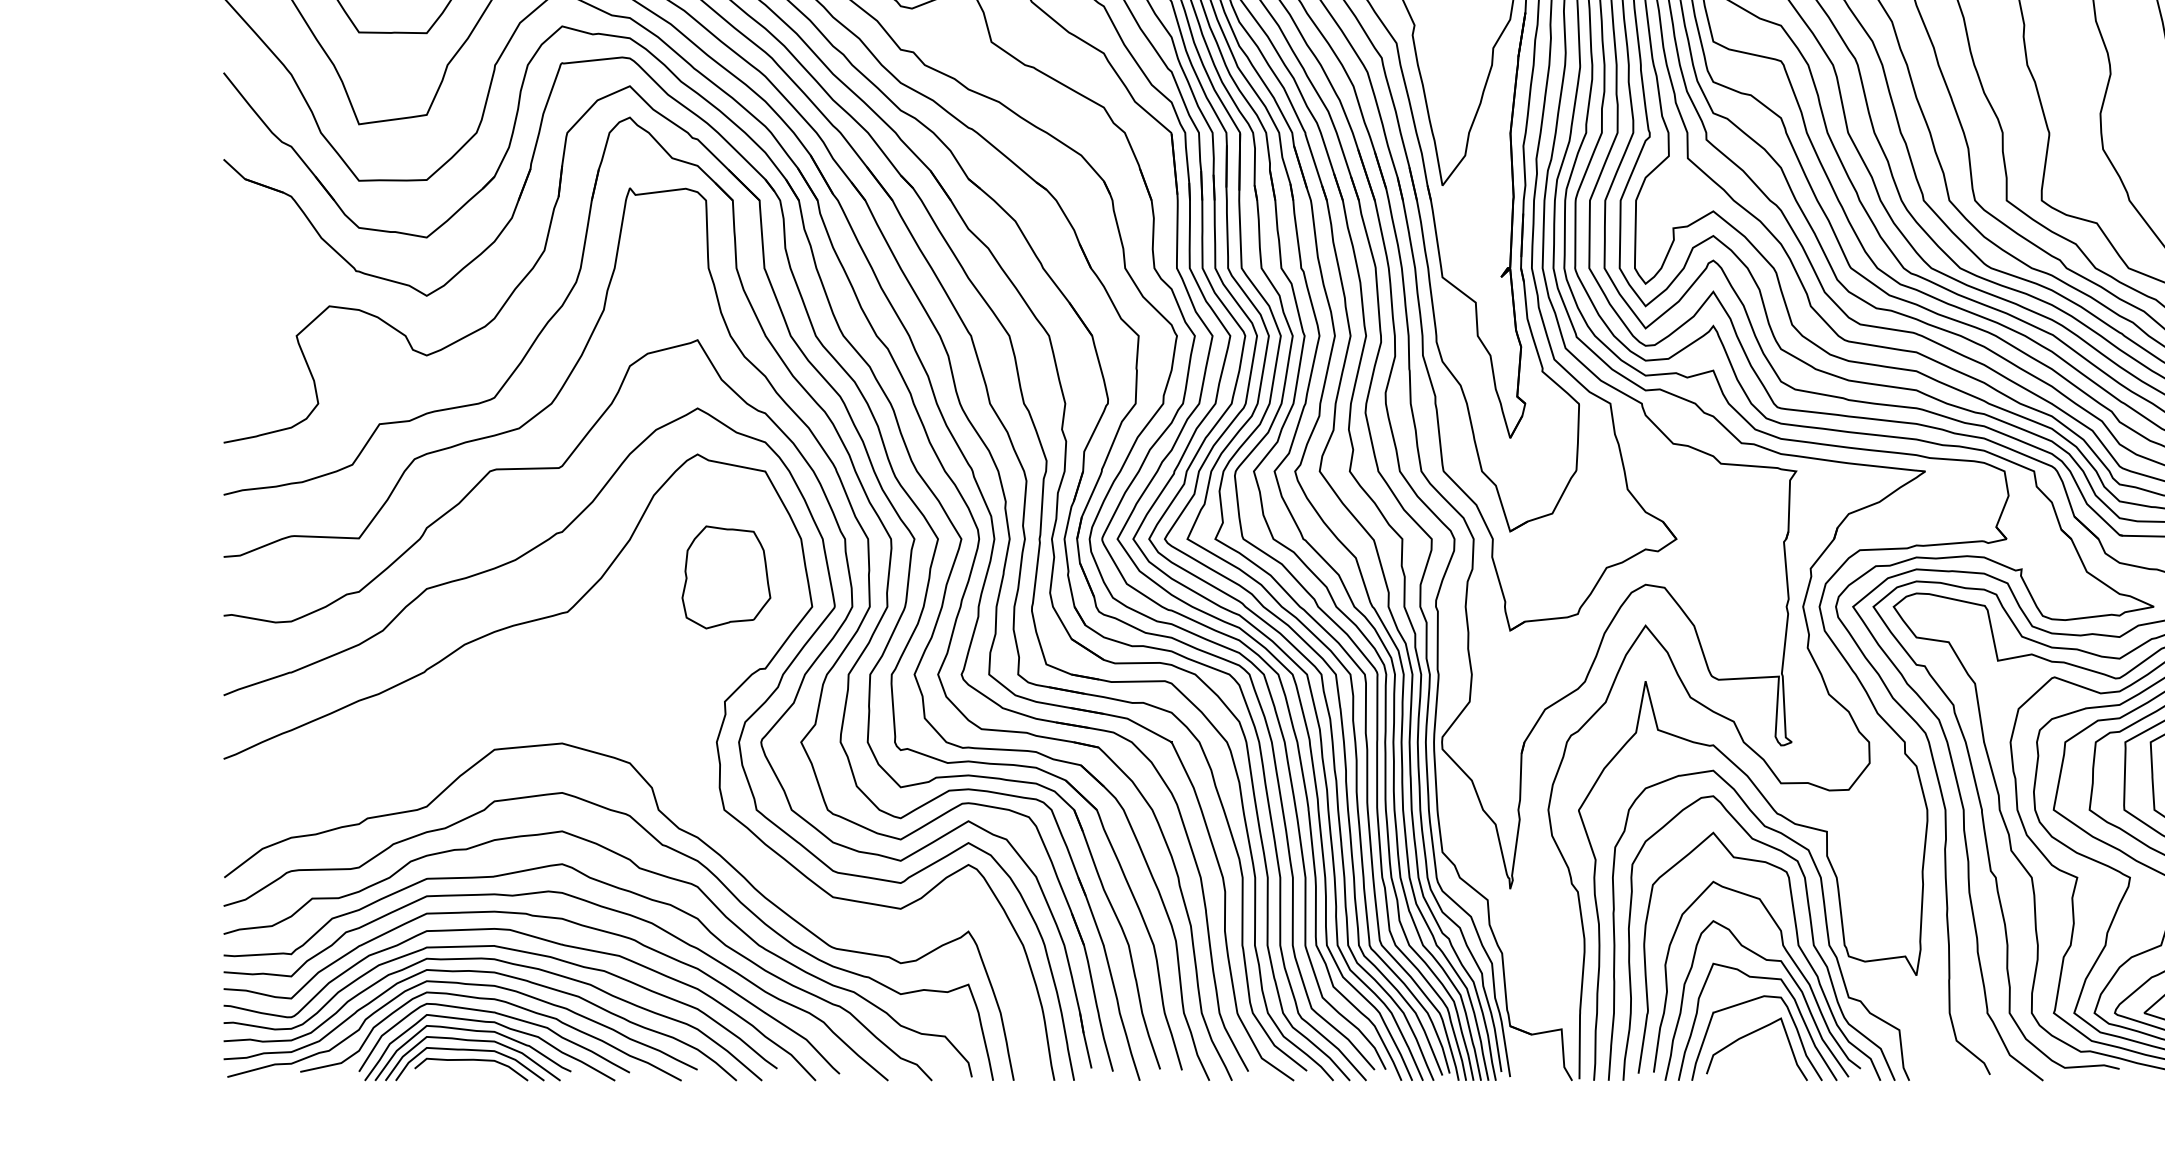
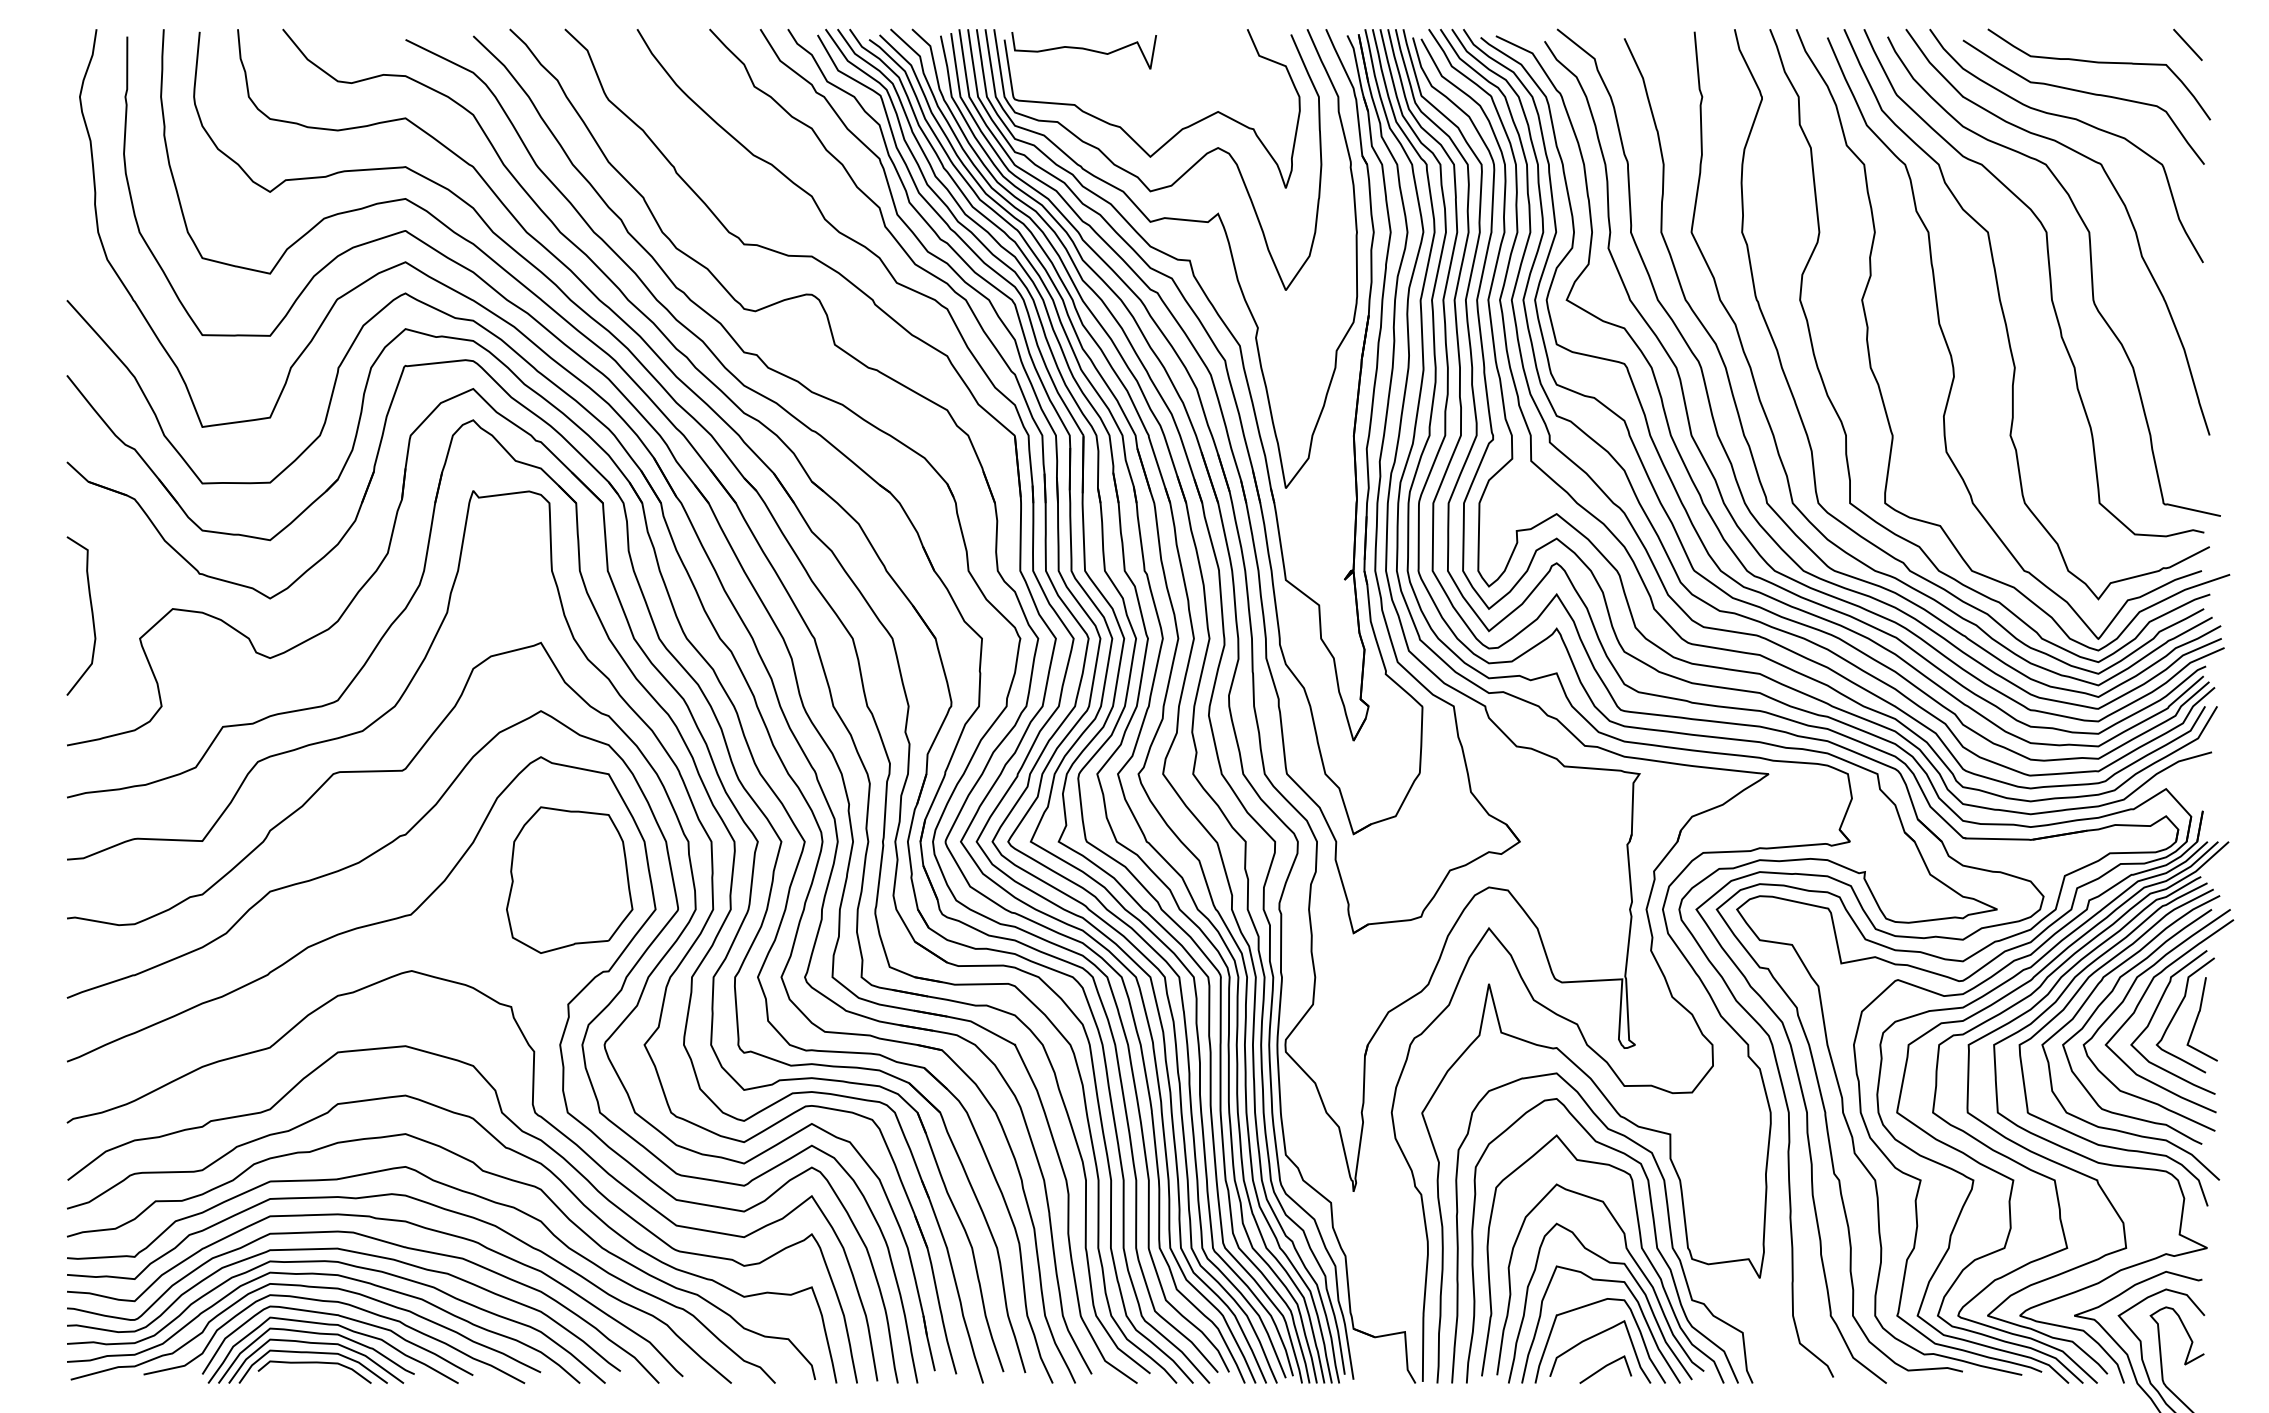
curve: (248, 312) -> (91, 615), added
part: (726, 576) -> (569, 879), size x1.43
curve: (691, 810) -> (534, 1113), added
line: (1761, 1065) -> (1604, 1368), added

